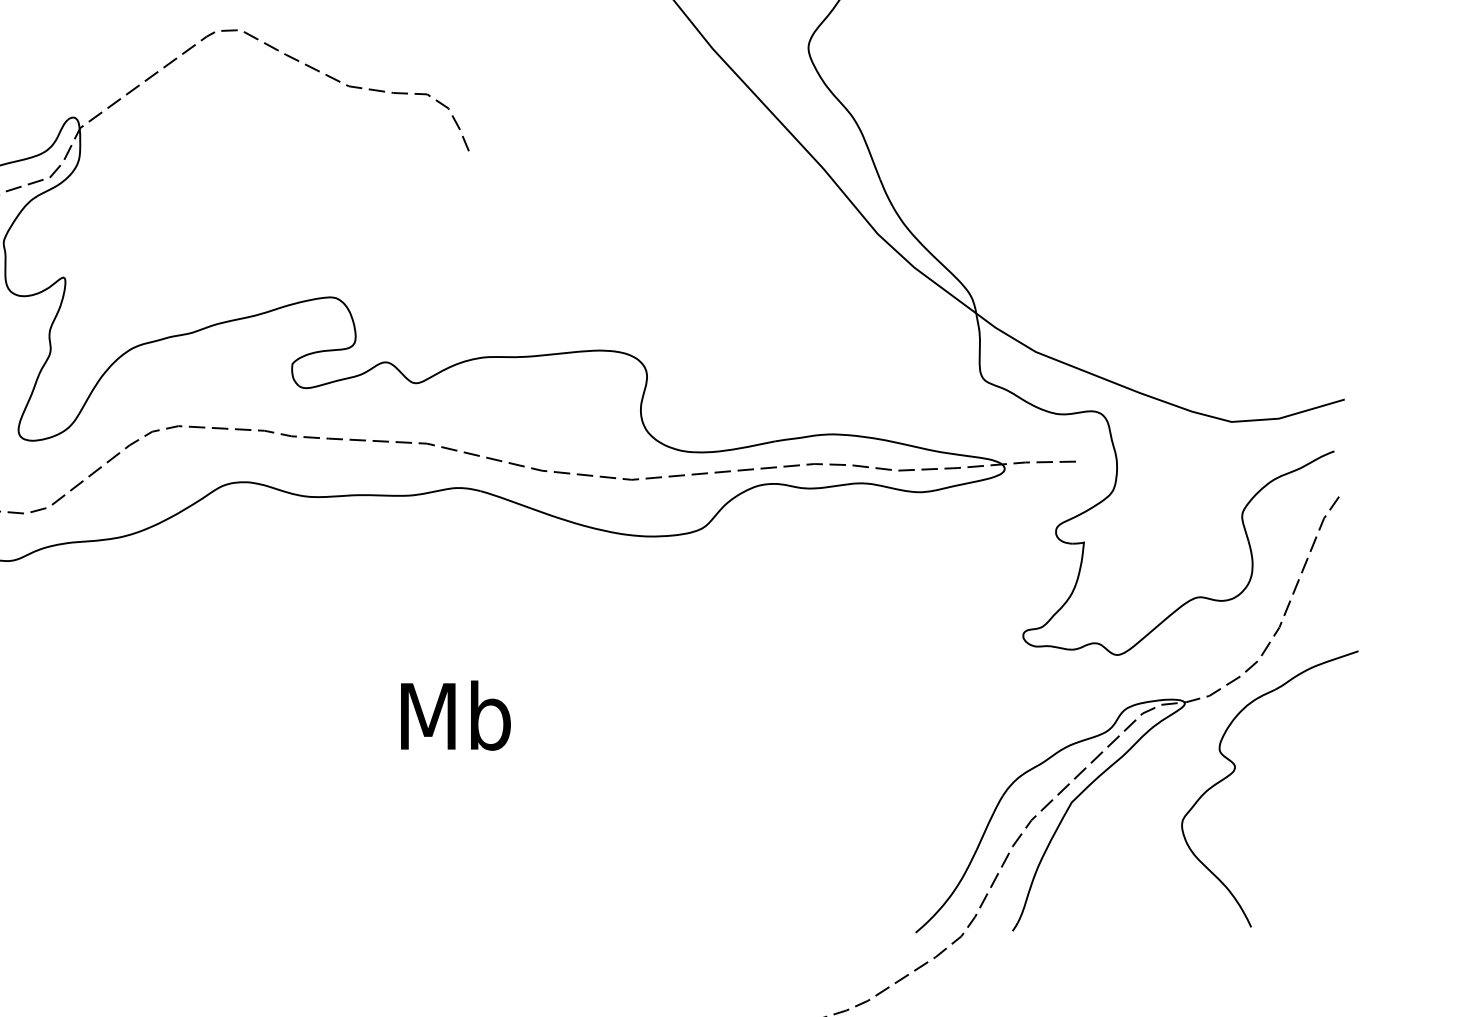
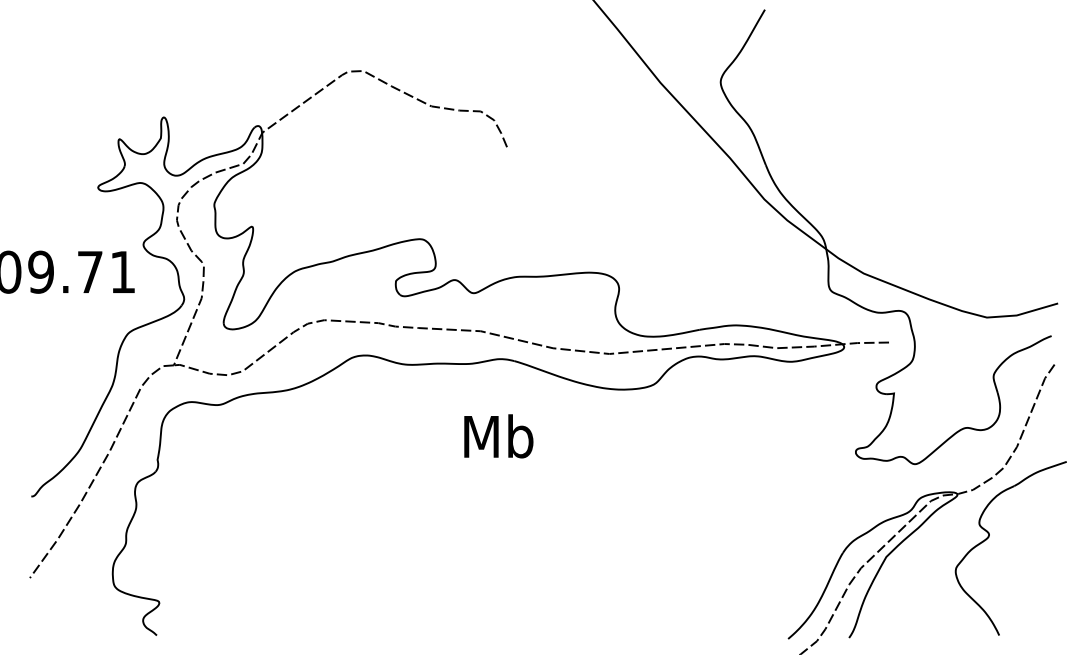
text: (455, 715) -> (498, 436), moved

